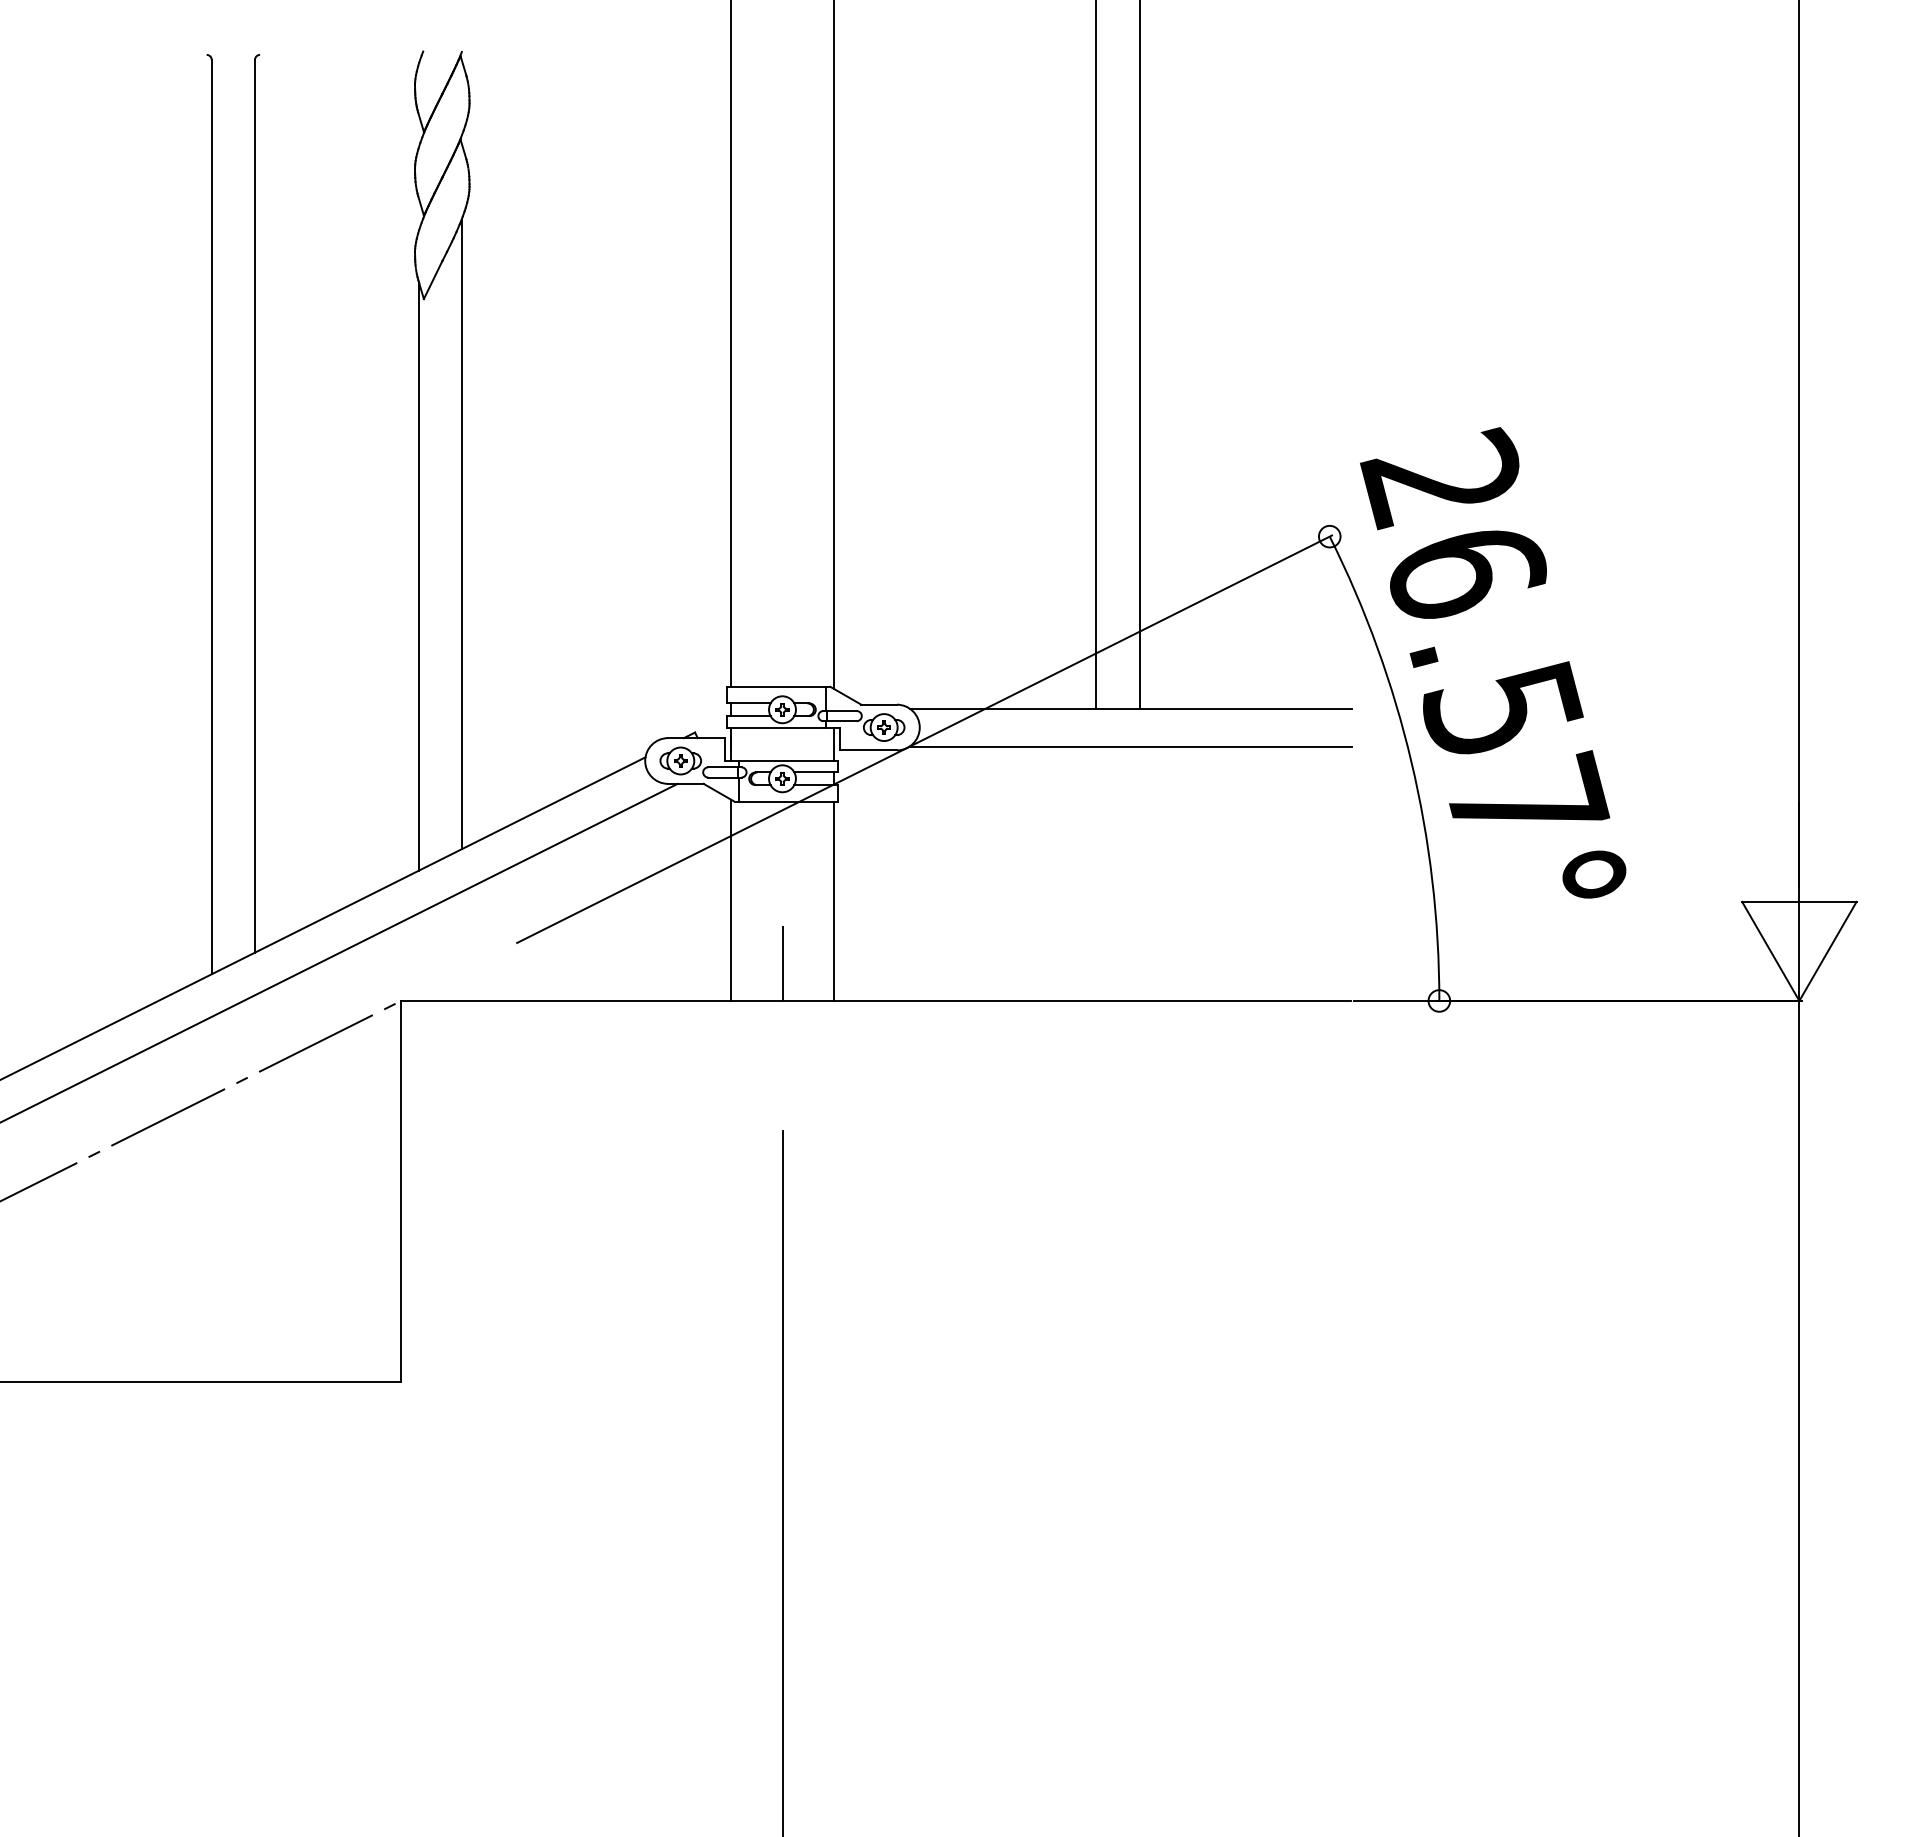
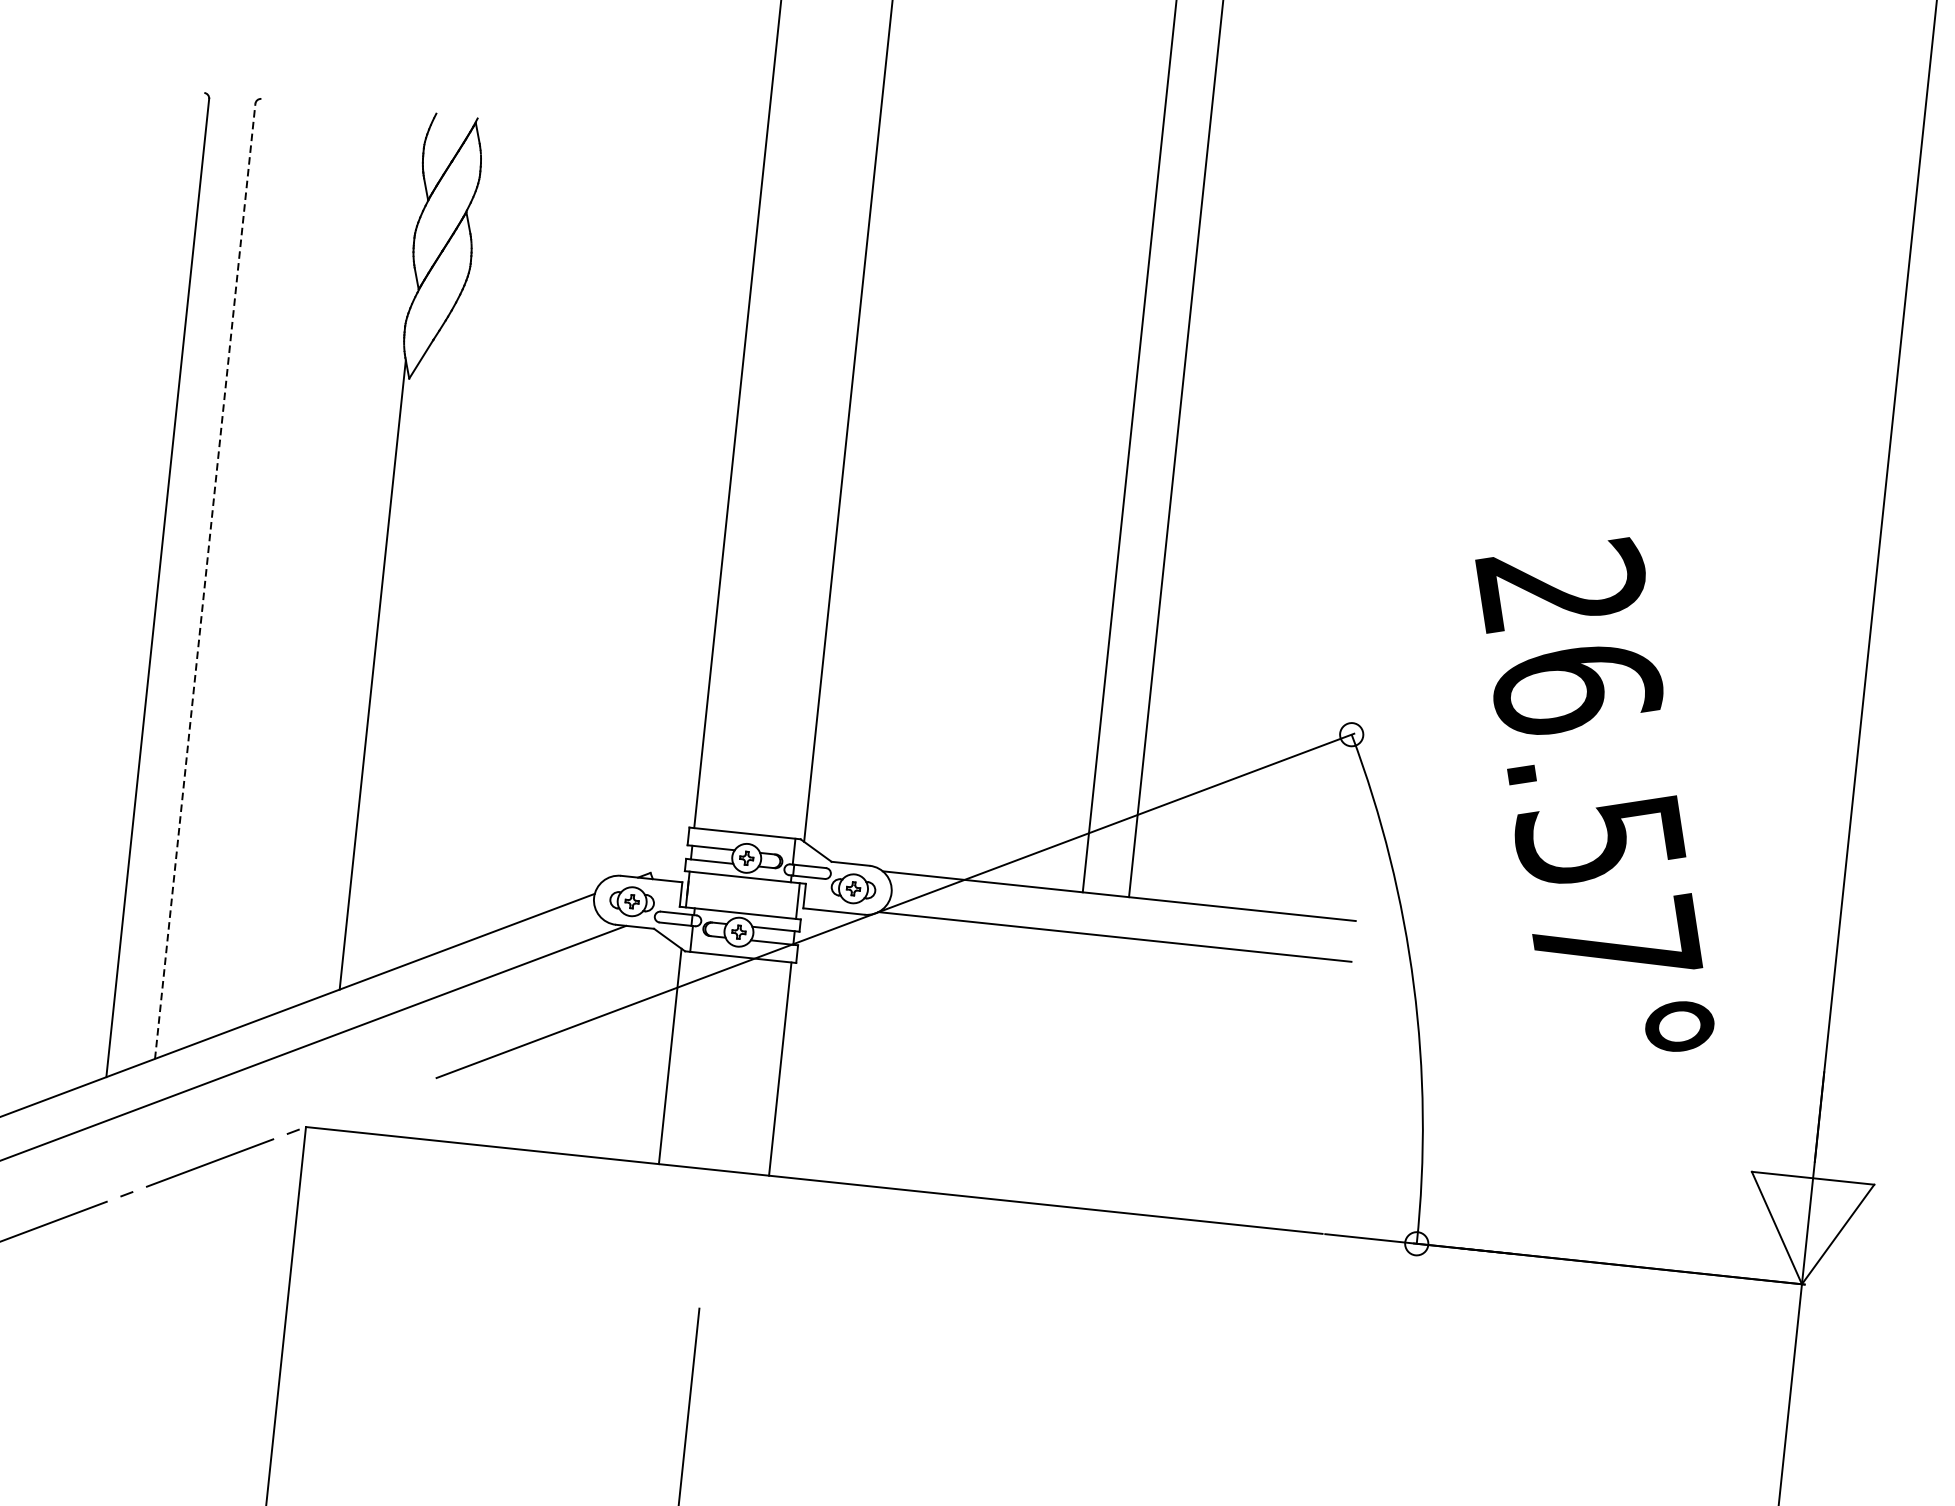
line: (254, 506) -> (204, 581), solid -> dashed
line: (462, 534) -> (424, 634), removed
text: (1493, 662) -> (1595, 788), moved
line: (782, 962) -> (718, 1128), removed

